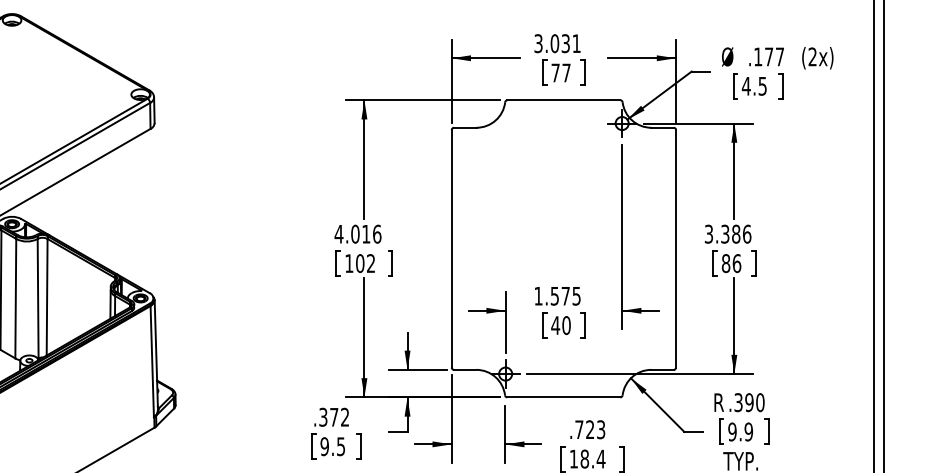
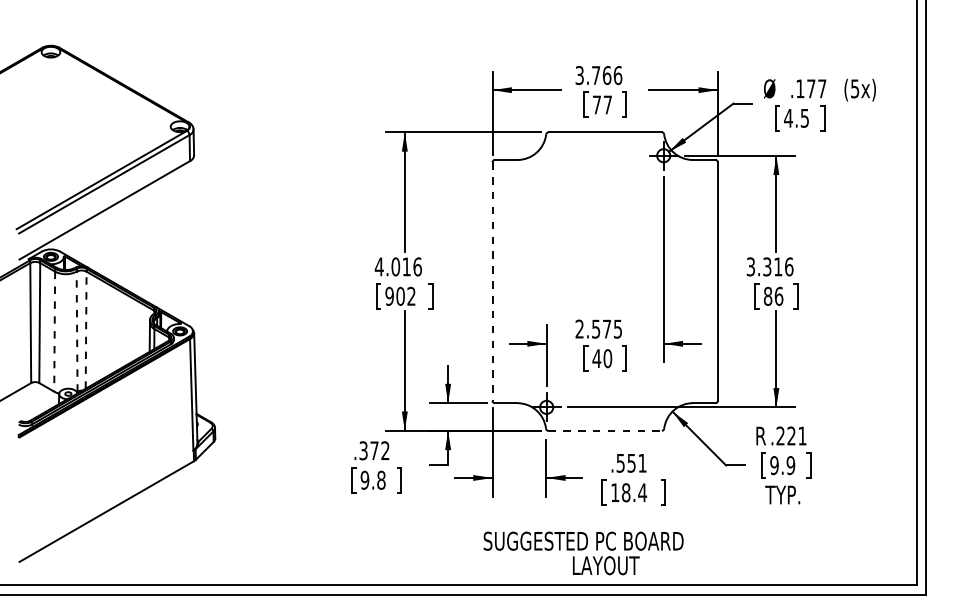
text: (565, 43) -> (606, 75), 3.031 -> 3.766
text: (813, 56) -> (855, 88), (2x) -> (5x)
text: (736, 233) -> (778, 266), 3.386 -> 3.316
line: (451, 249) -> (492, 282), solid -> dashed
text: (349, 262) -> (389, 295), 102 -> 902
text: (538, 295) -> (579, 328), 1.575 -> 2.575
line: (47, 297) -> (86, 330), solid -> dashed
line: (15, 298) -> (54, 331), solid -> dashed
line: (38, 298) -> (77, 331), solid -> dashed
line: (564, 397) -> (605, 430), solid -> dashed
text: (749, 402) -> (791, 435), .390 -> .221
text: (590, 428) -> (631, 462), .723 -> .551
text: (341, 445) -> (381, 479), 9.5 -> 9.8

